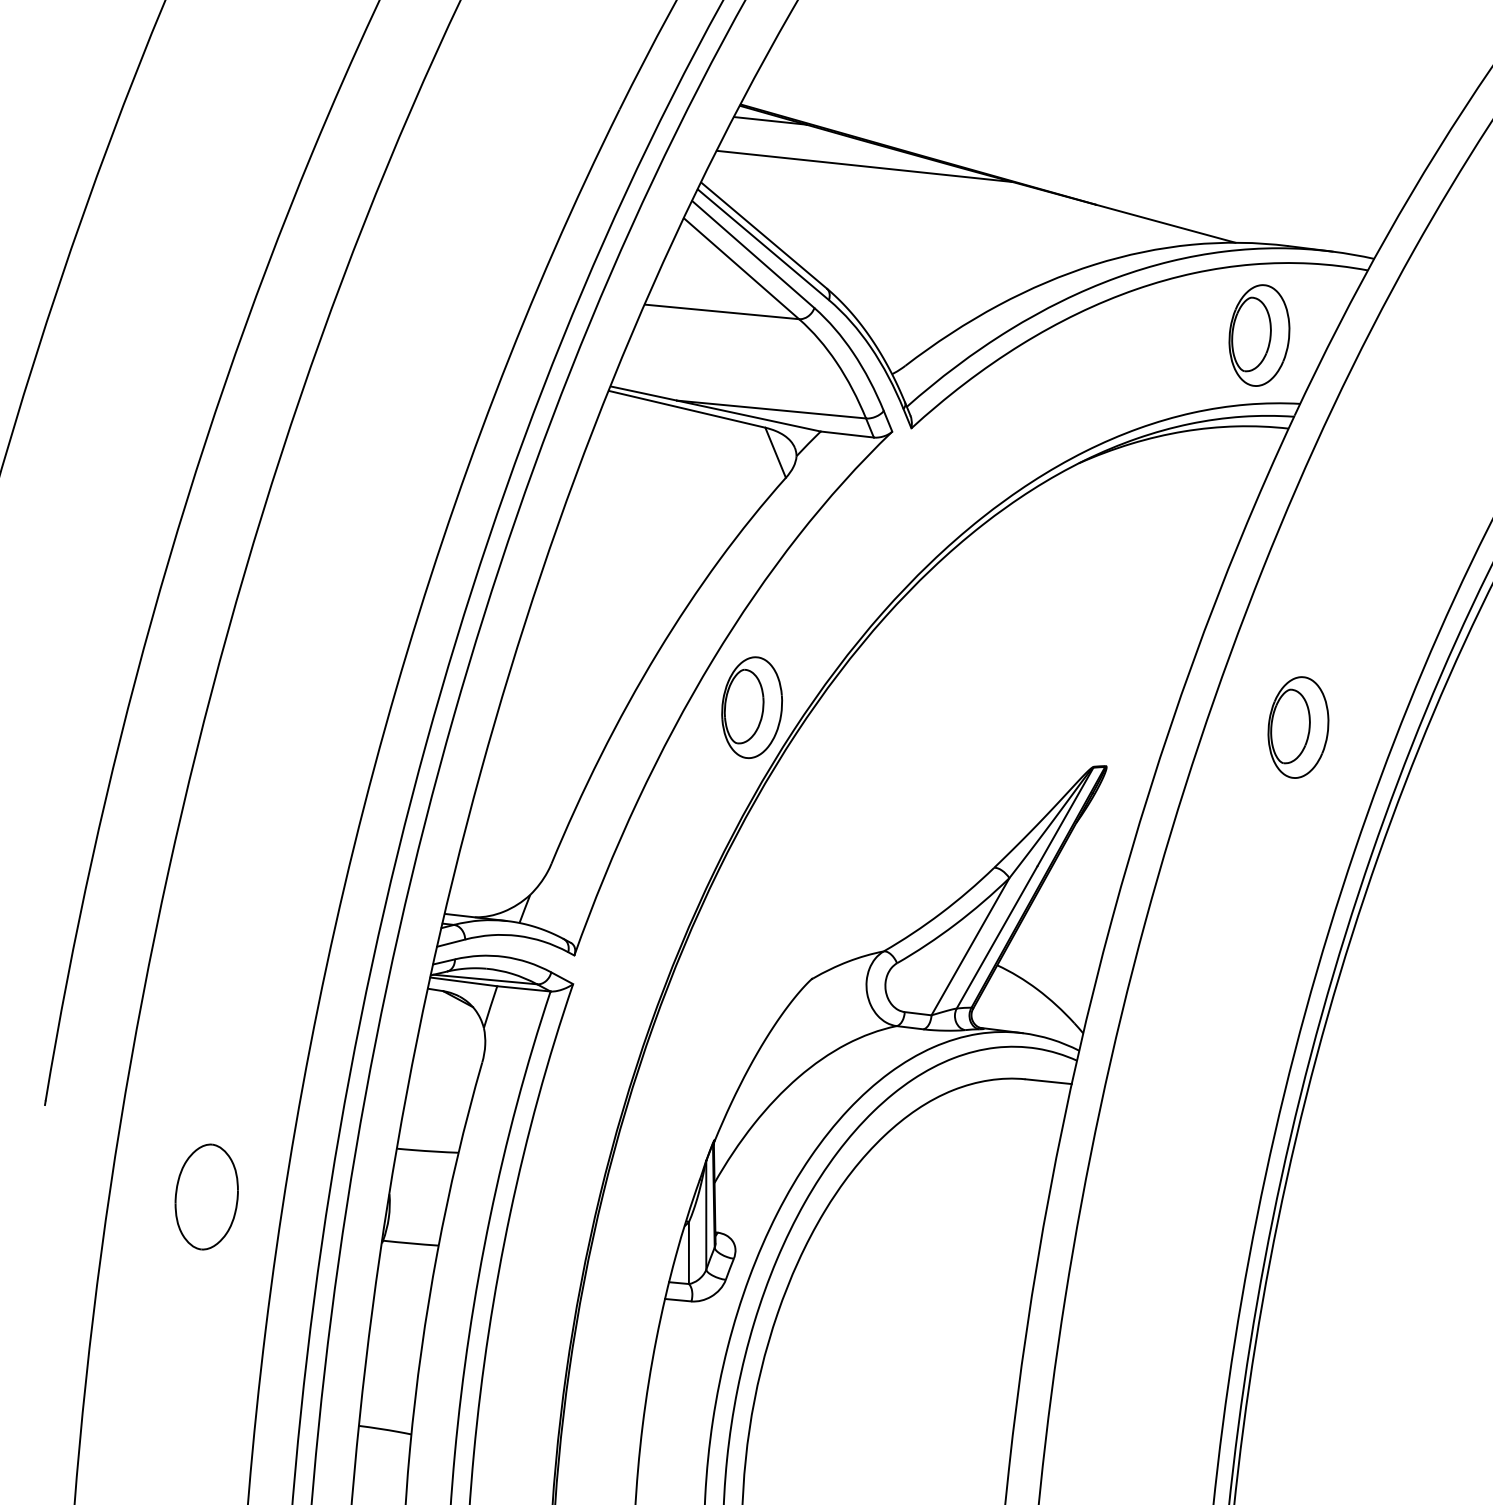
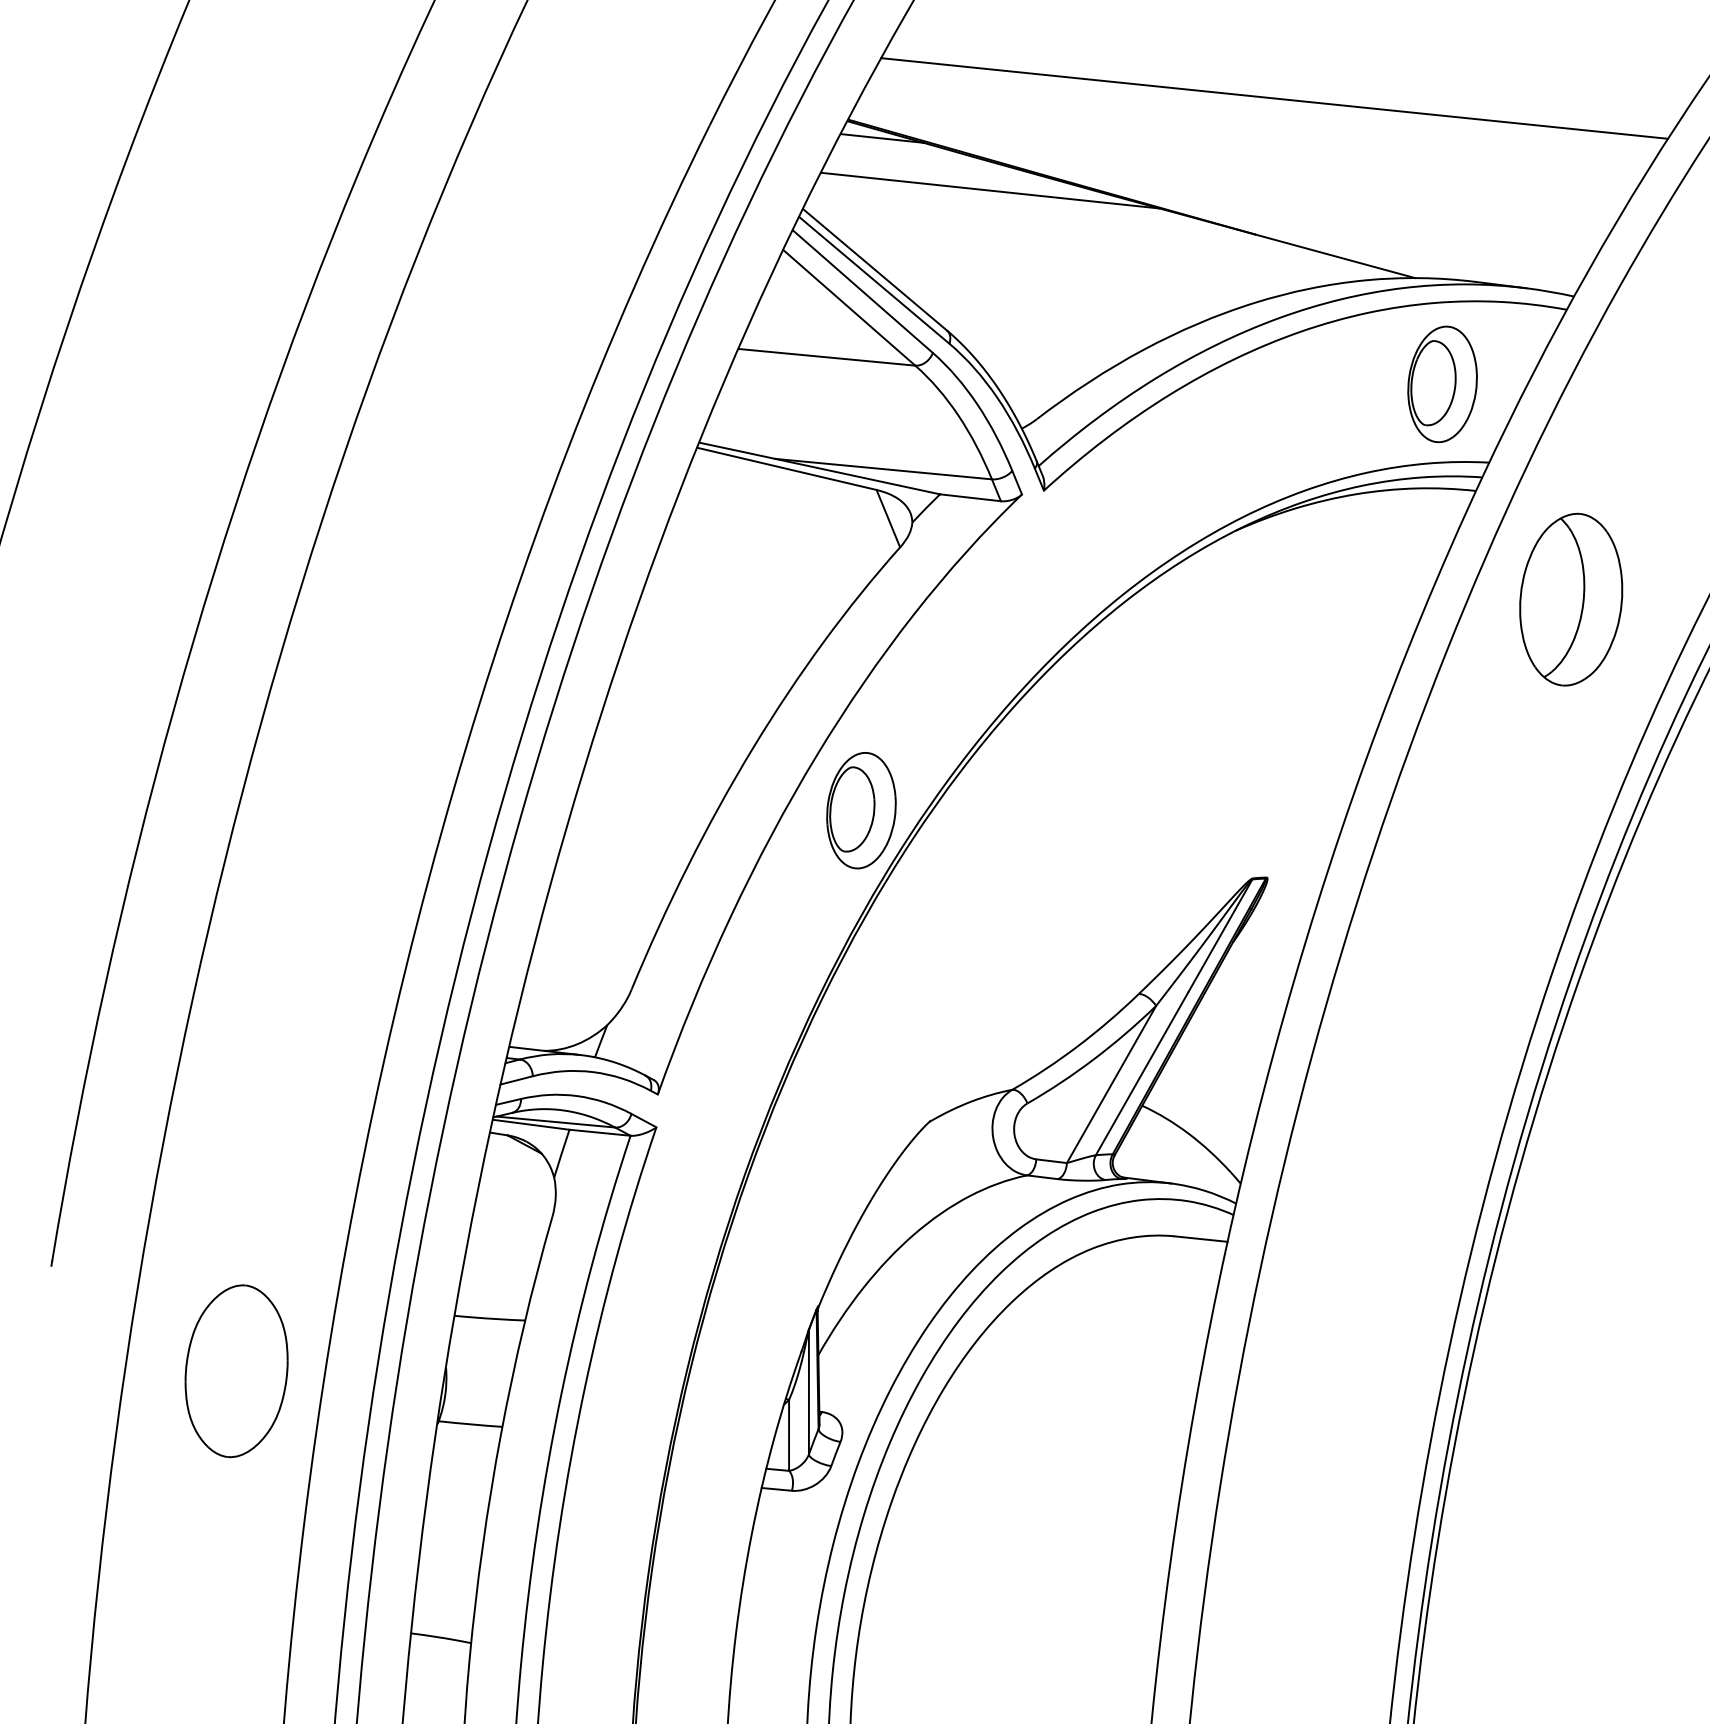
line: (1112, 85) -> (1274, 97), added
part: (1371, 523) -> (1570, 599), added
part: (1298, 727) -> (1487, 833), removed
part: (206, 1196) -> (236, 1370), size x1.43

